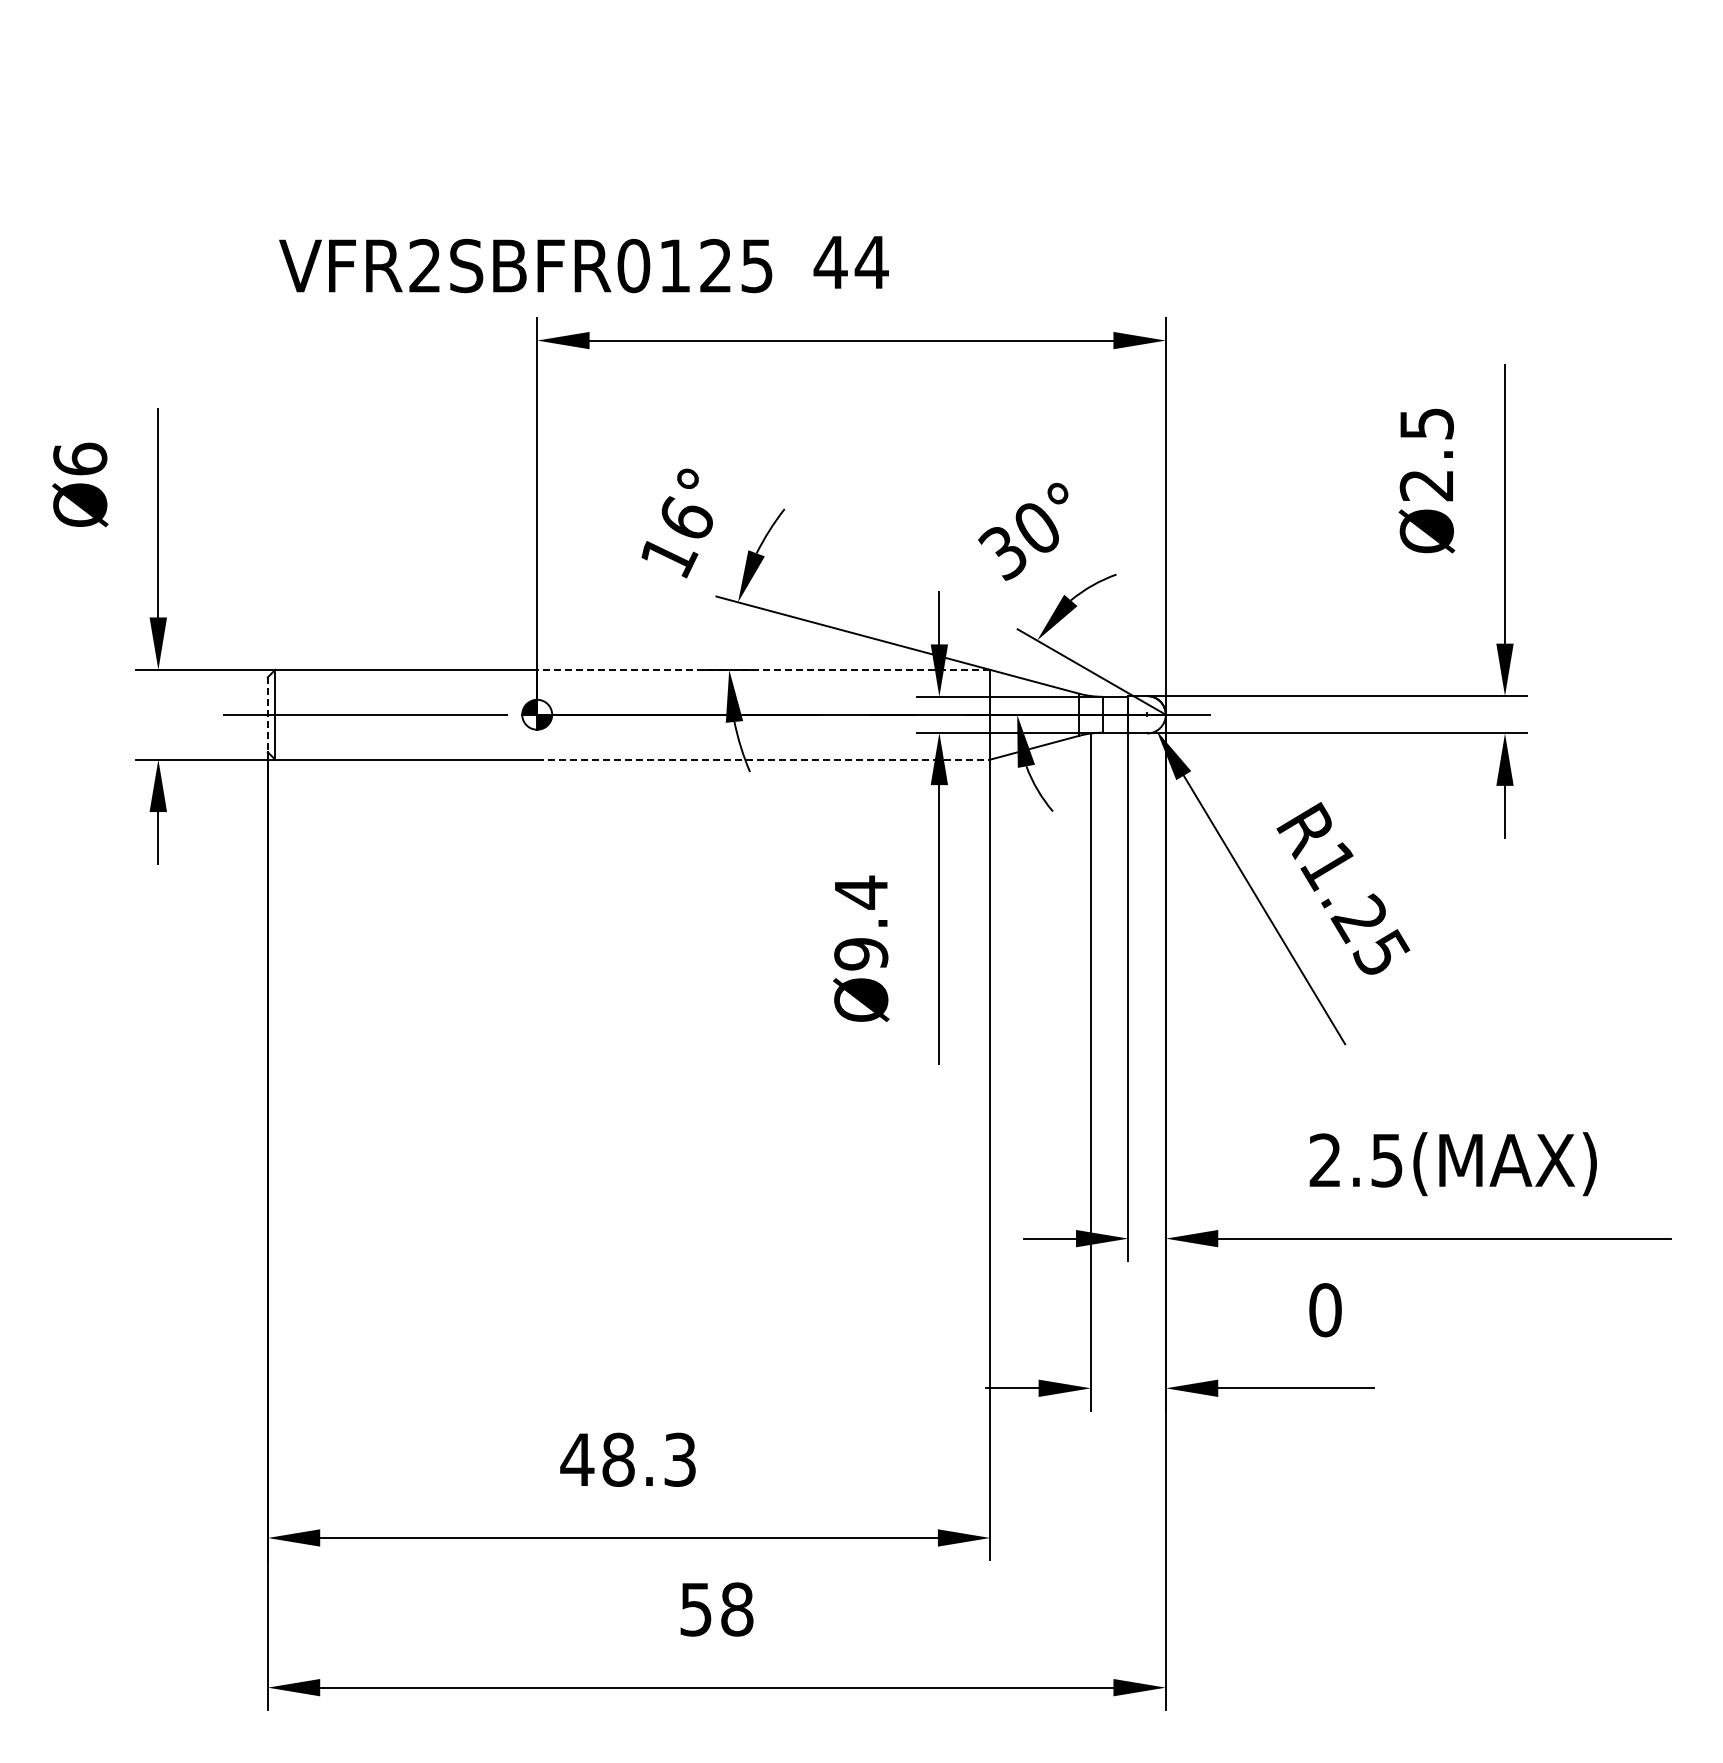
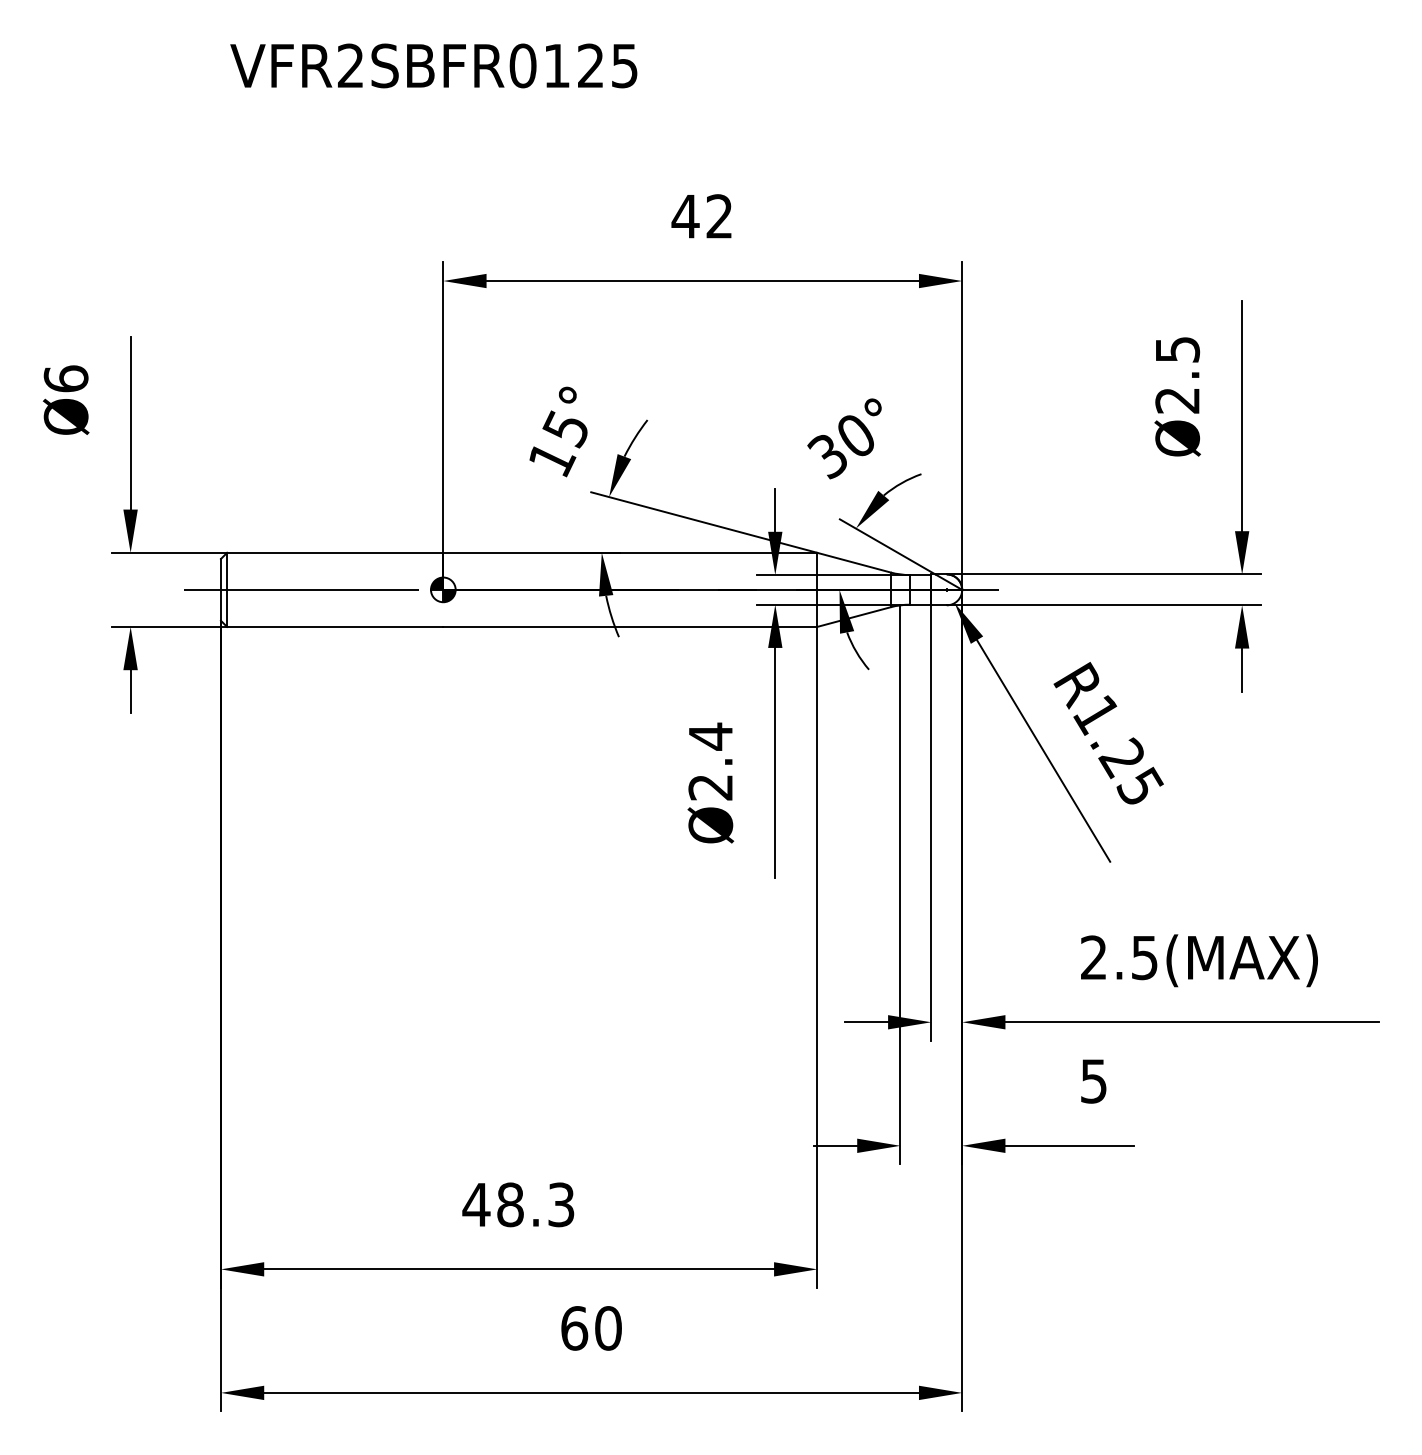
text: (871, 261) -> (719, 215), 44 -> 42
text: (525, 265) -> (433, 65), moved
text: (684, 519) -> (564, 428), 16° -> 15°
line: (763, 669) -> (630, 552), dashed -> solid
line: (267, 715) -> (220, 590), dashed -> solid
line: (764, 759) -> (630, 626), dashed -> solid
text: (861, 954) -> (711, 787), Ø9.4 -> Ø2.4
text: (1325, 1310) -> (1093, 1081), 0 -> 5
text: (716, 1609) -> (591, 1328), 58 -> 60

